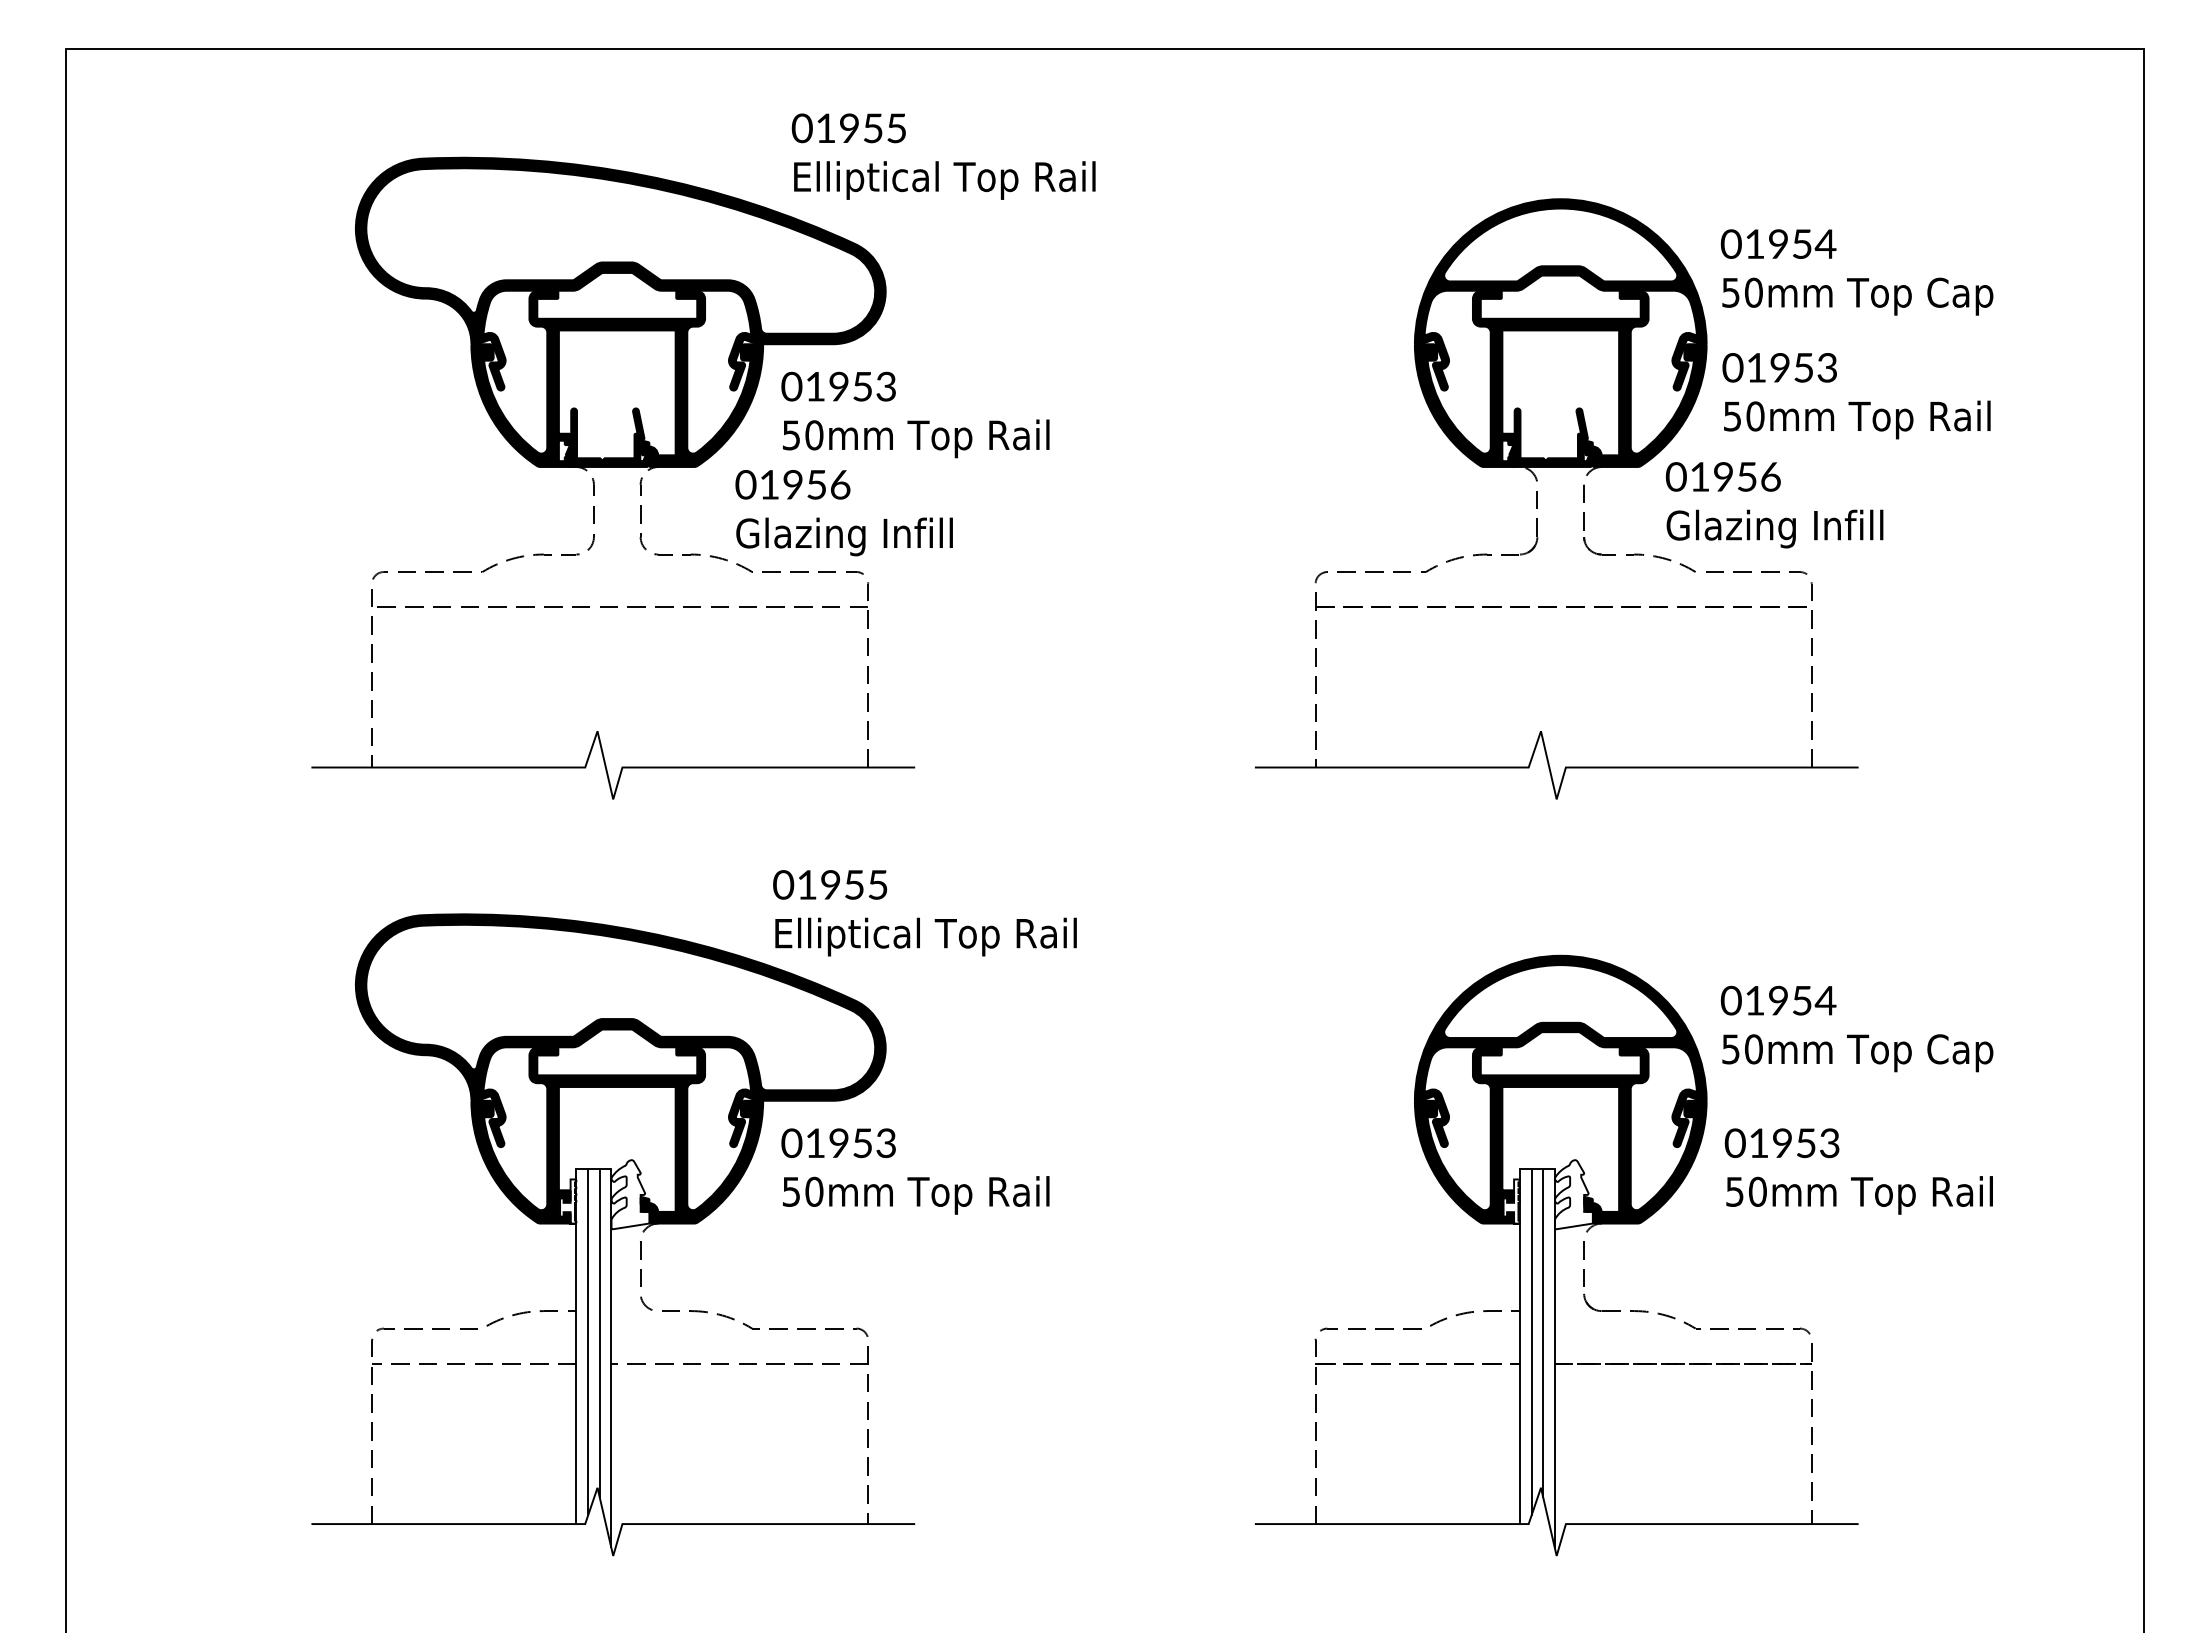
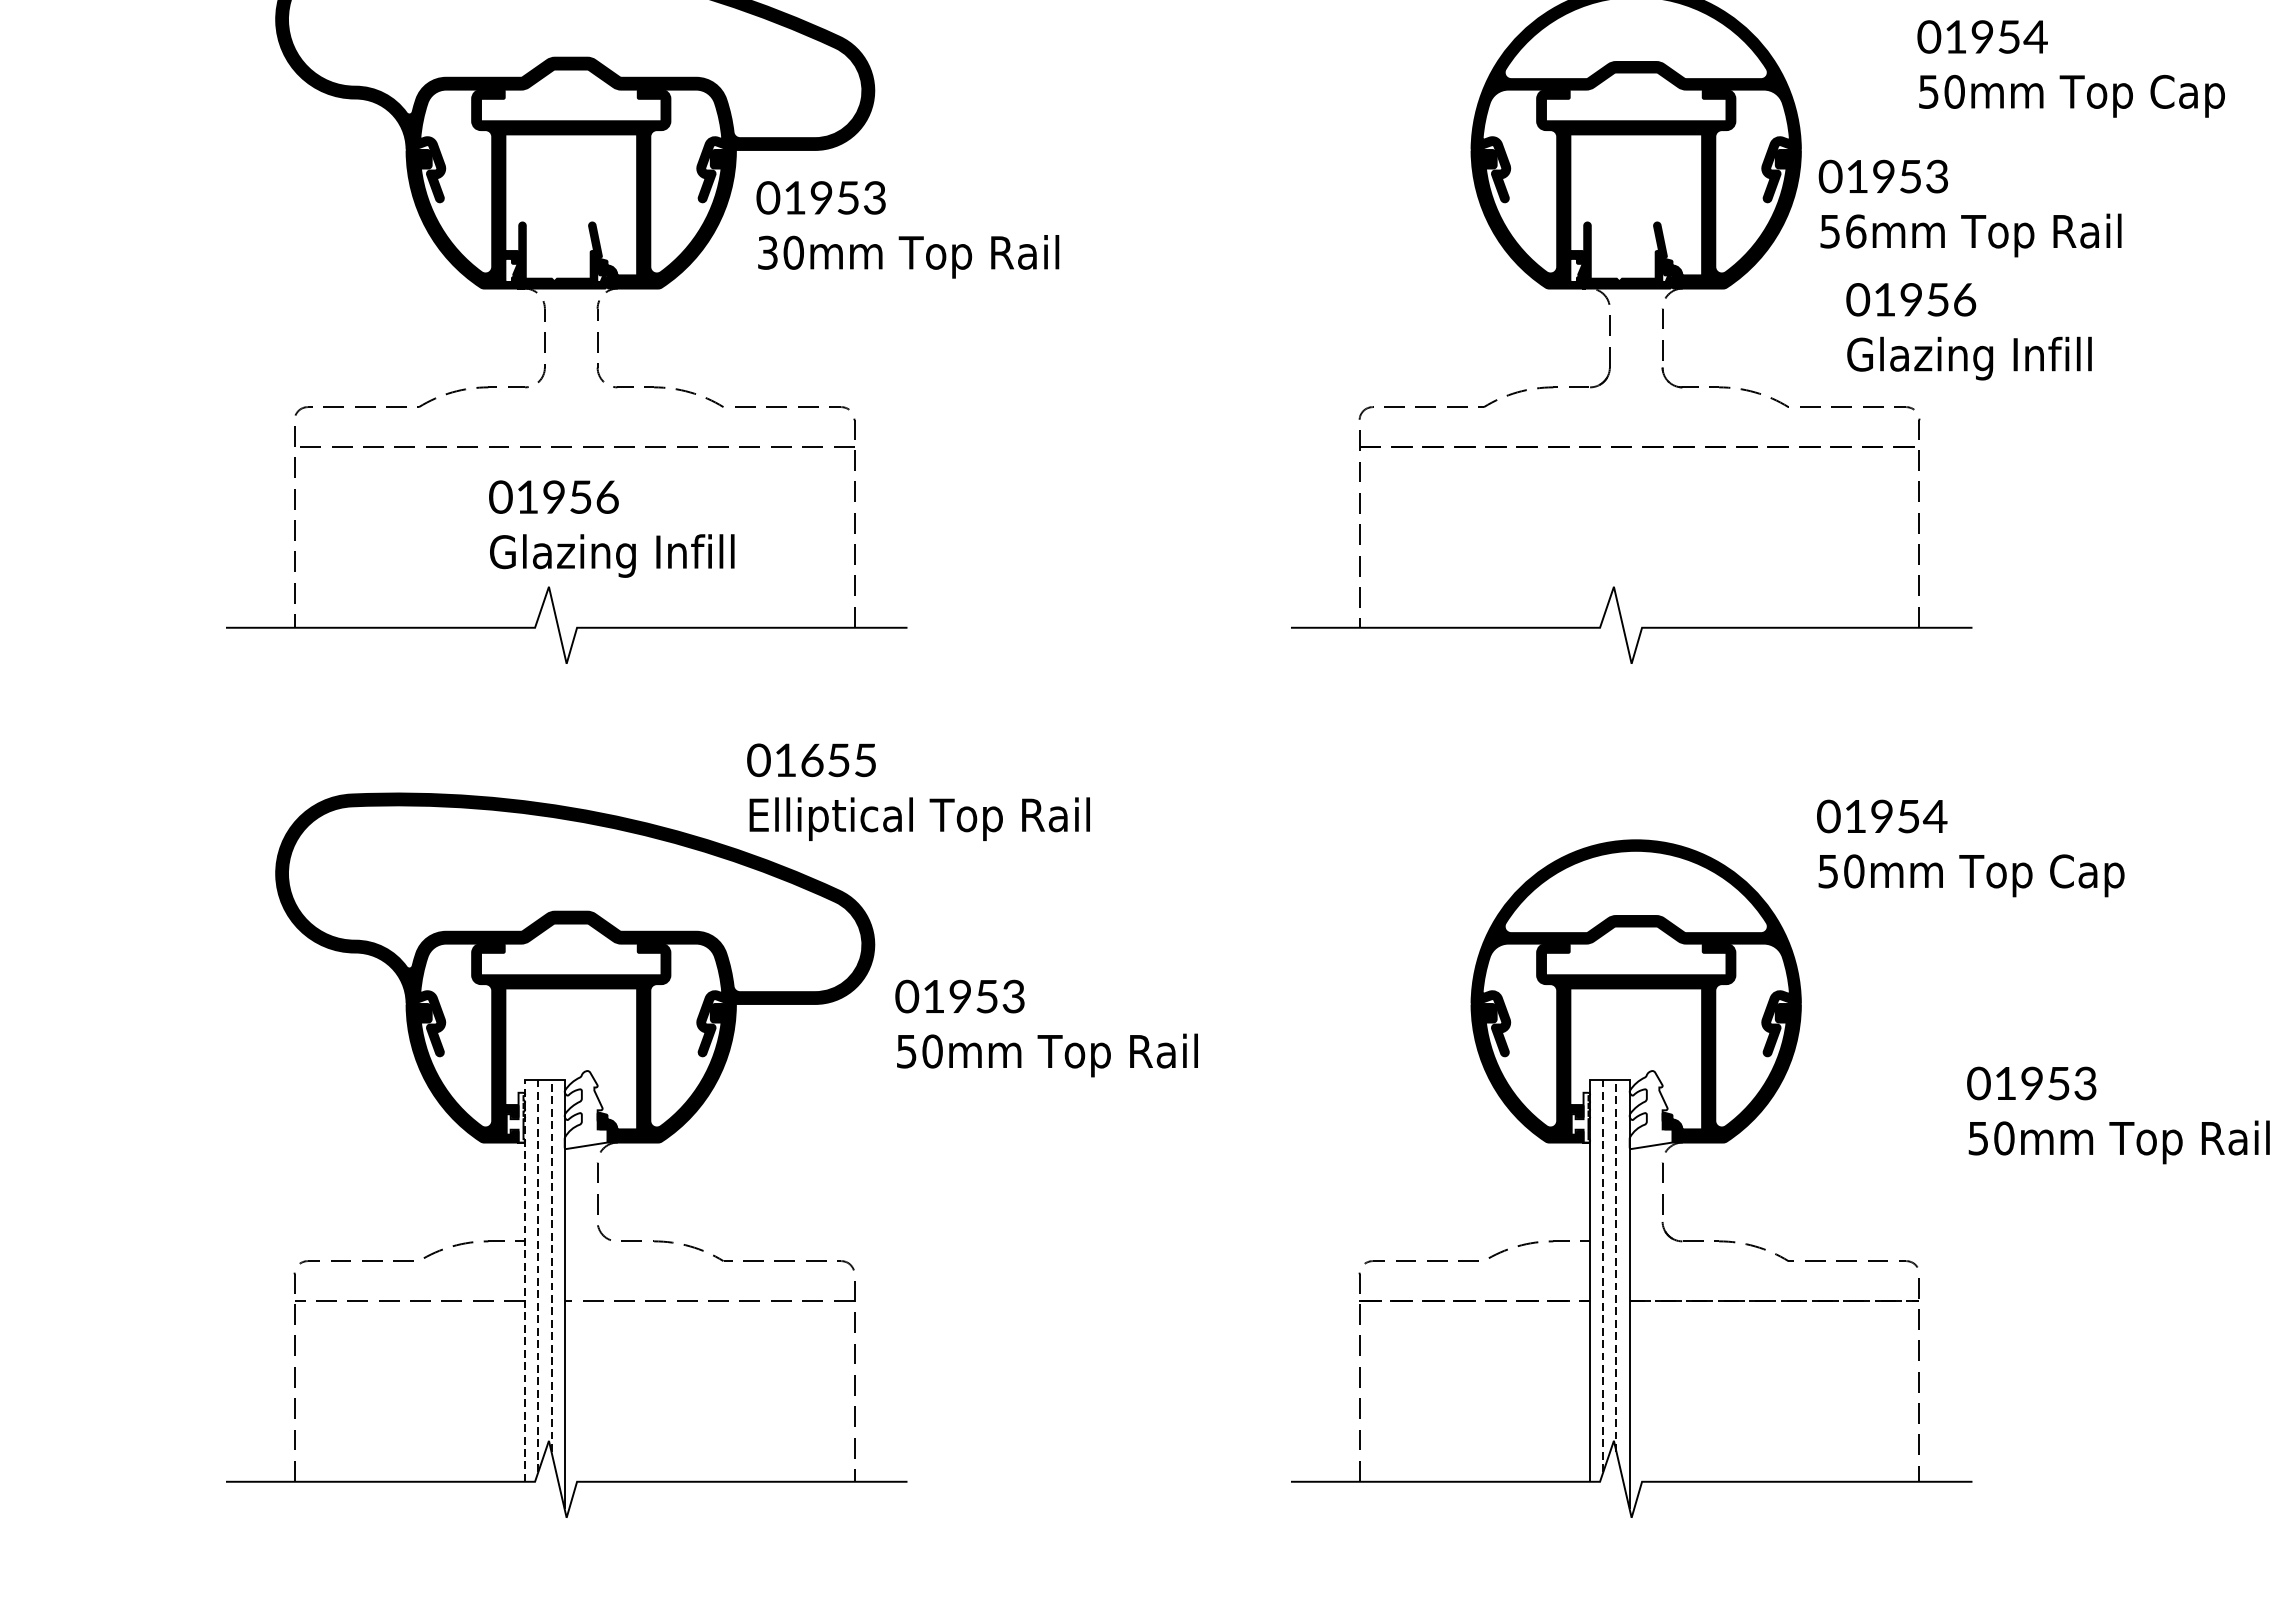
text: (1856, 272) -> (2070, 69), moved
text: (1755, 416) -> (1856, 231), 50mm -> 56mm
text: (791, 434) -> (767, 251), 50mm -> 30mm
text: (1774, 505) -> (1968, 332), moved
text: (843, 513) -> (611, 529), moved
text: (830, 884) -> (811, 759), 01955 -> 01655
text: (1856, 1028) -> (1970, 847), moved
text: (915, 1171) -> (1046, 1028), moved
text: (1858, 1171) -> (2117, 1115), moved
line: (599, 1333) -> (551, 1266), solid -> dashed
line: (1543, 1333) -> (1616, 1266), solid -> dashed
line: (588, 1341) -> (538, 1275), solid -> dashed
line: (1531, 1341) -> (1603, 1275), solid -> dashed
line: (576, 1346) -> (525, 1281), solid -> dashed

